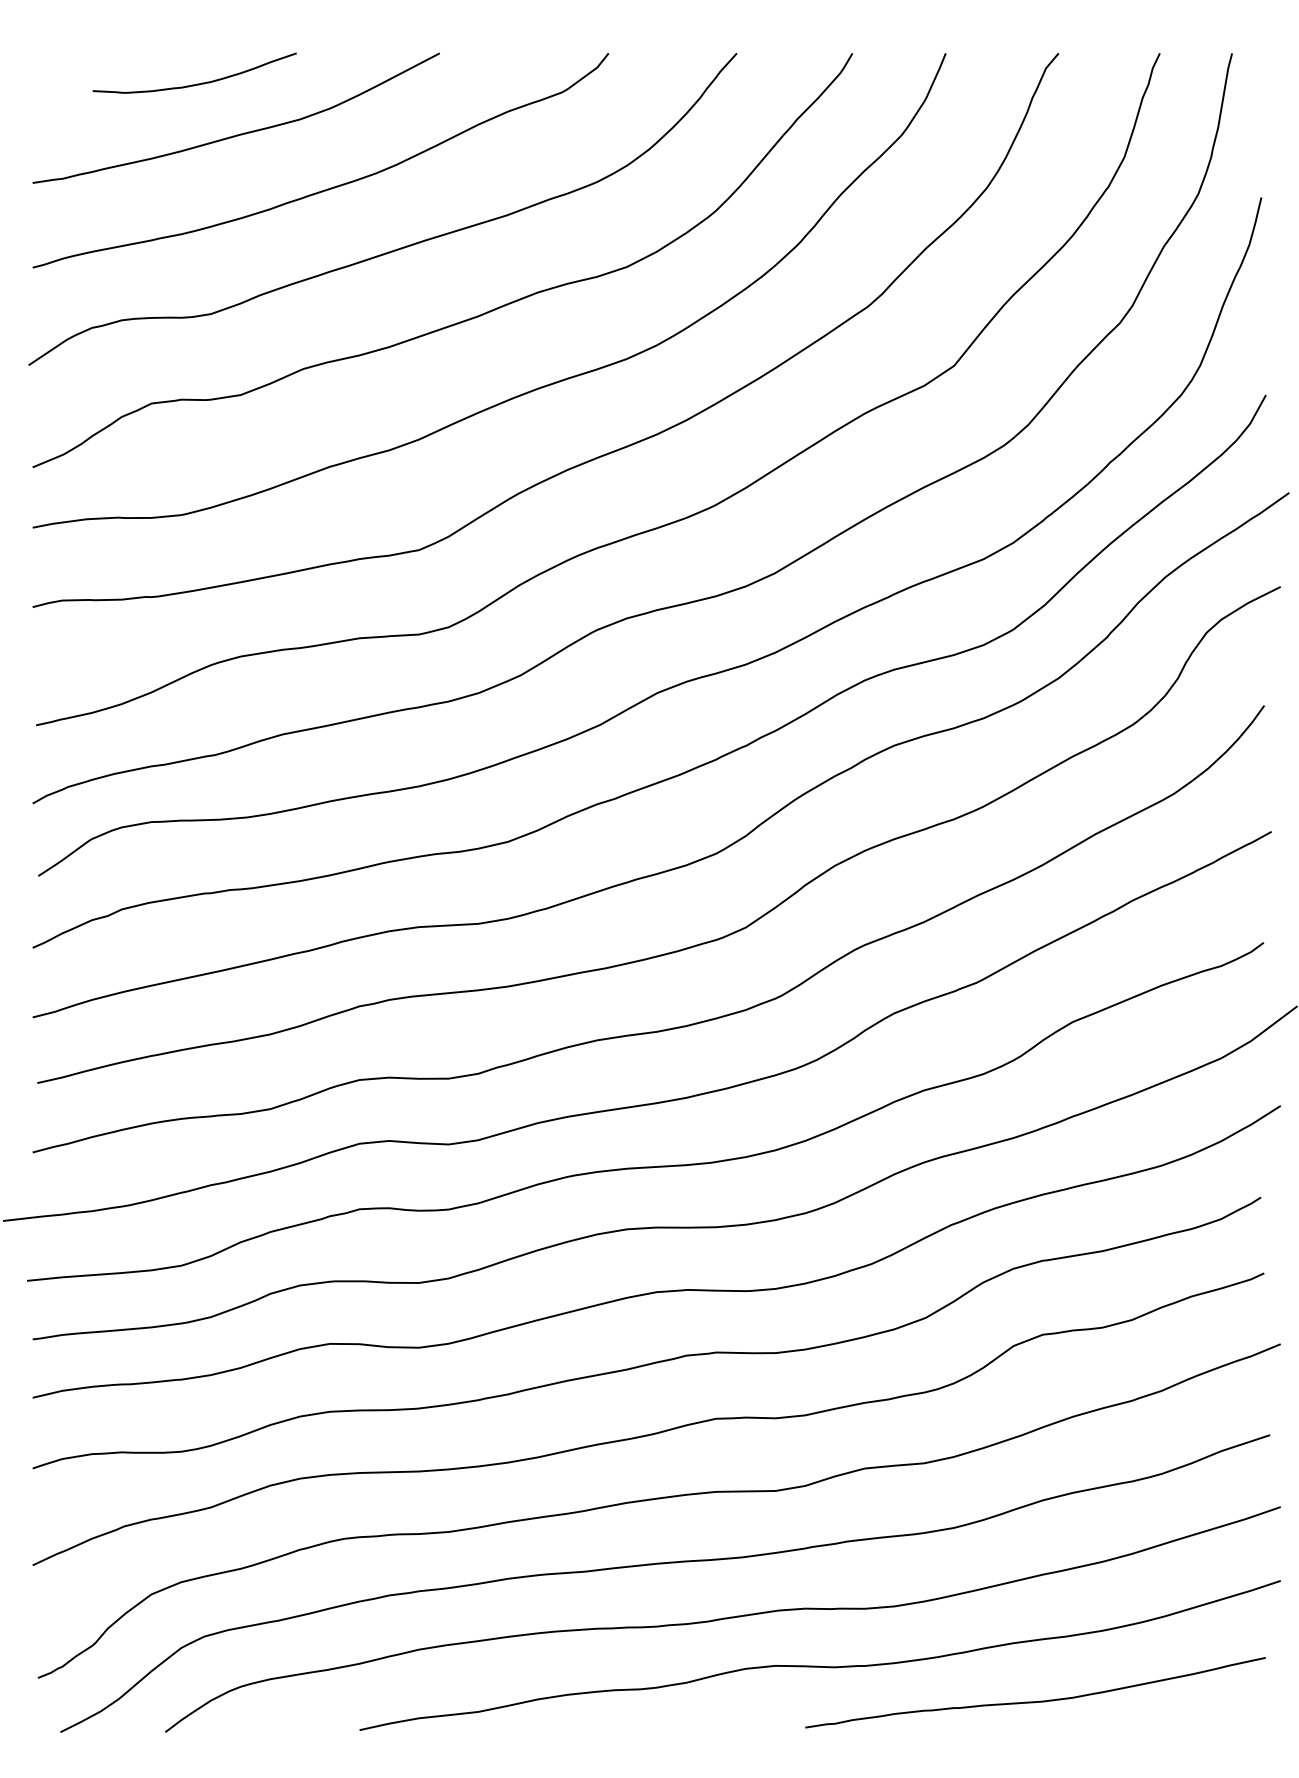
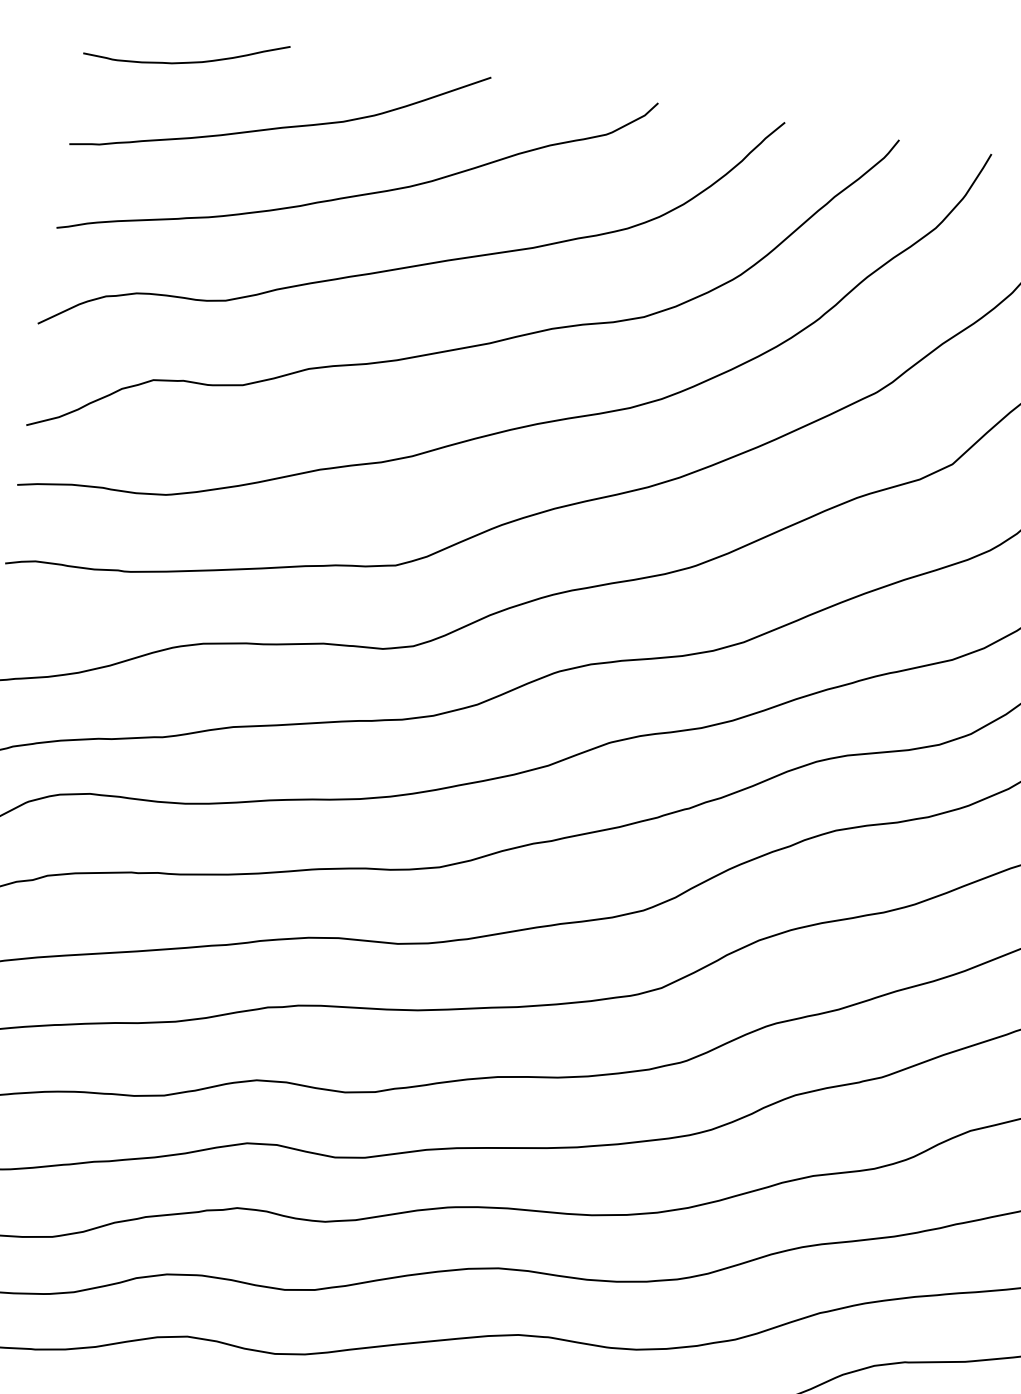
curve: (196, 83) -> (186, 61), moved

